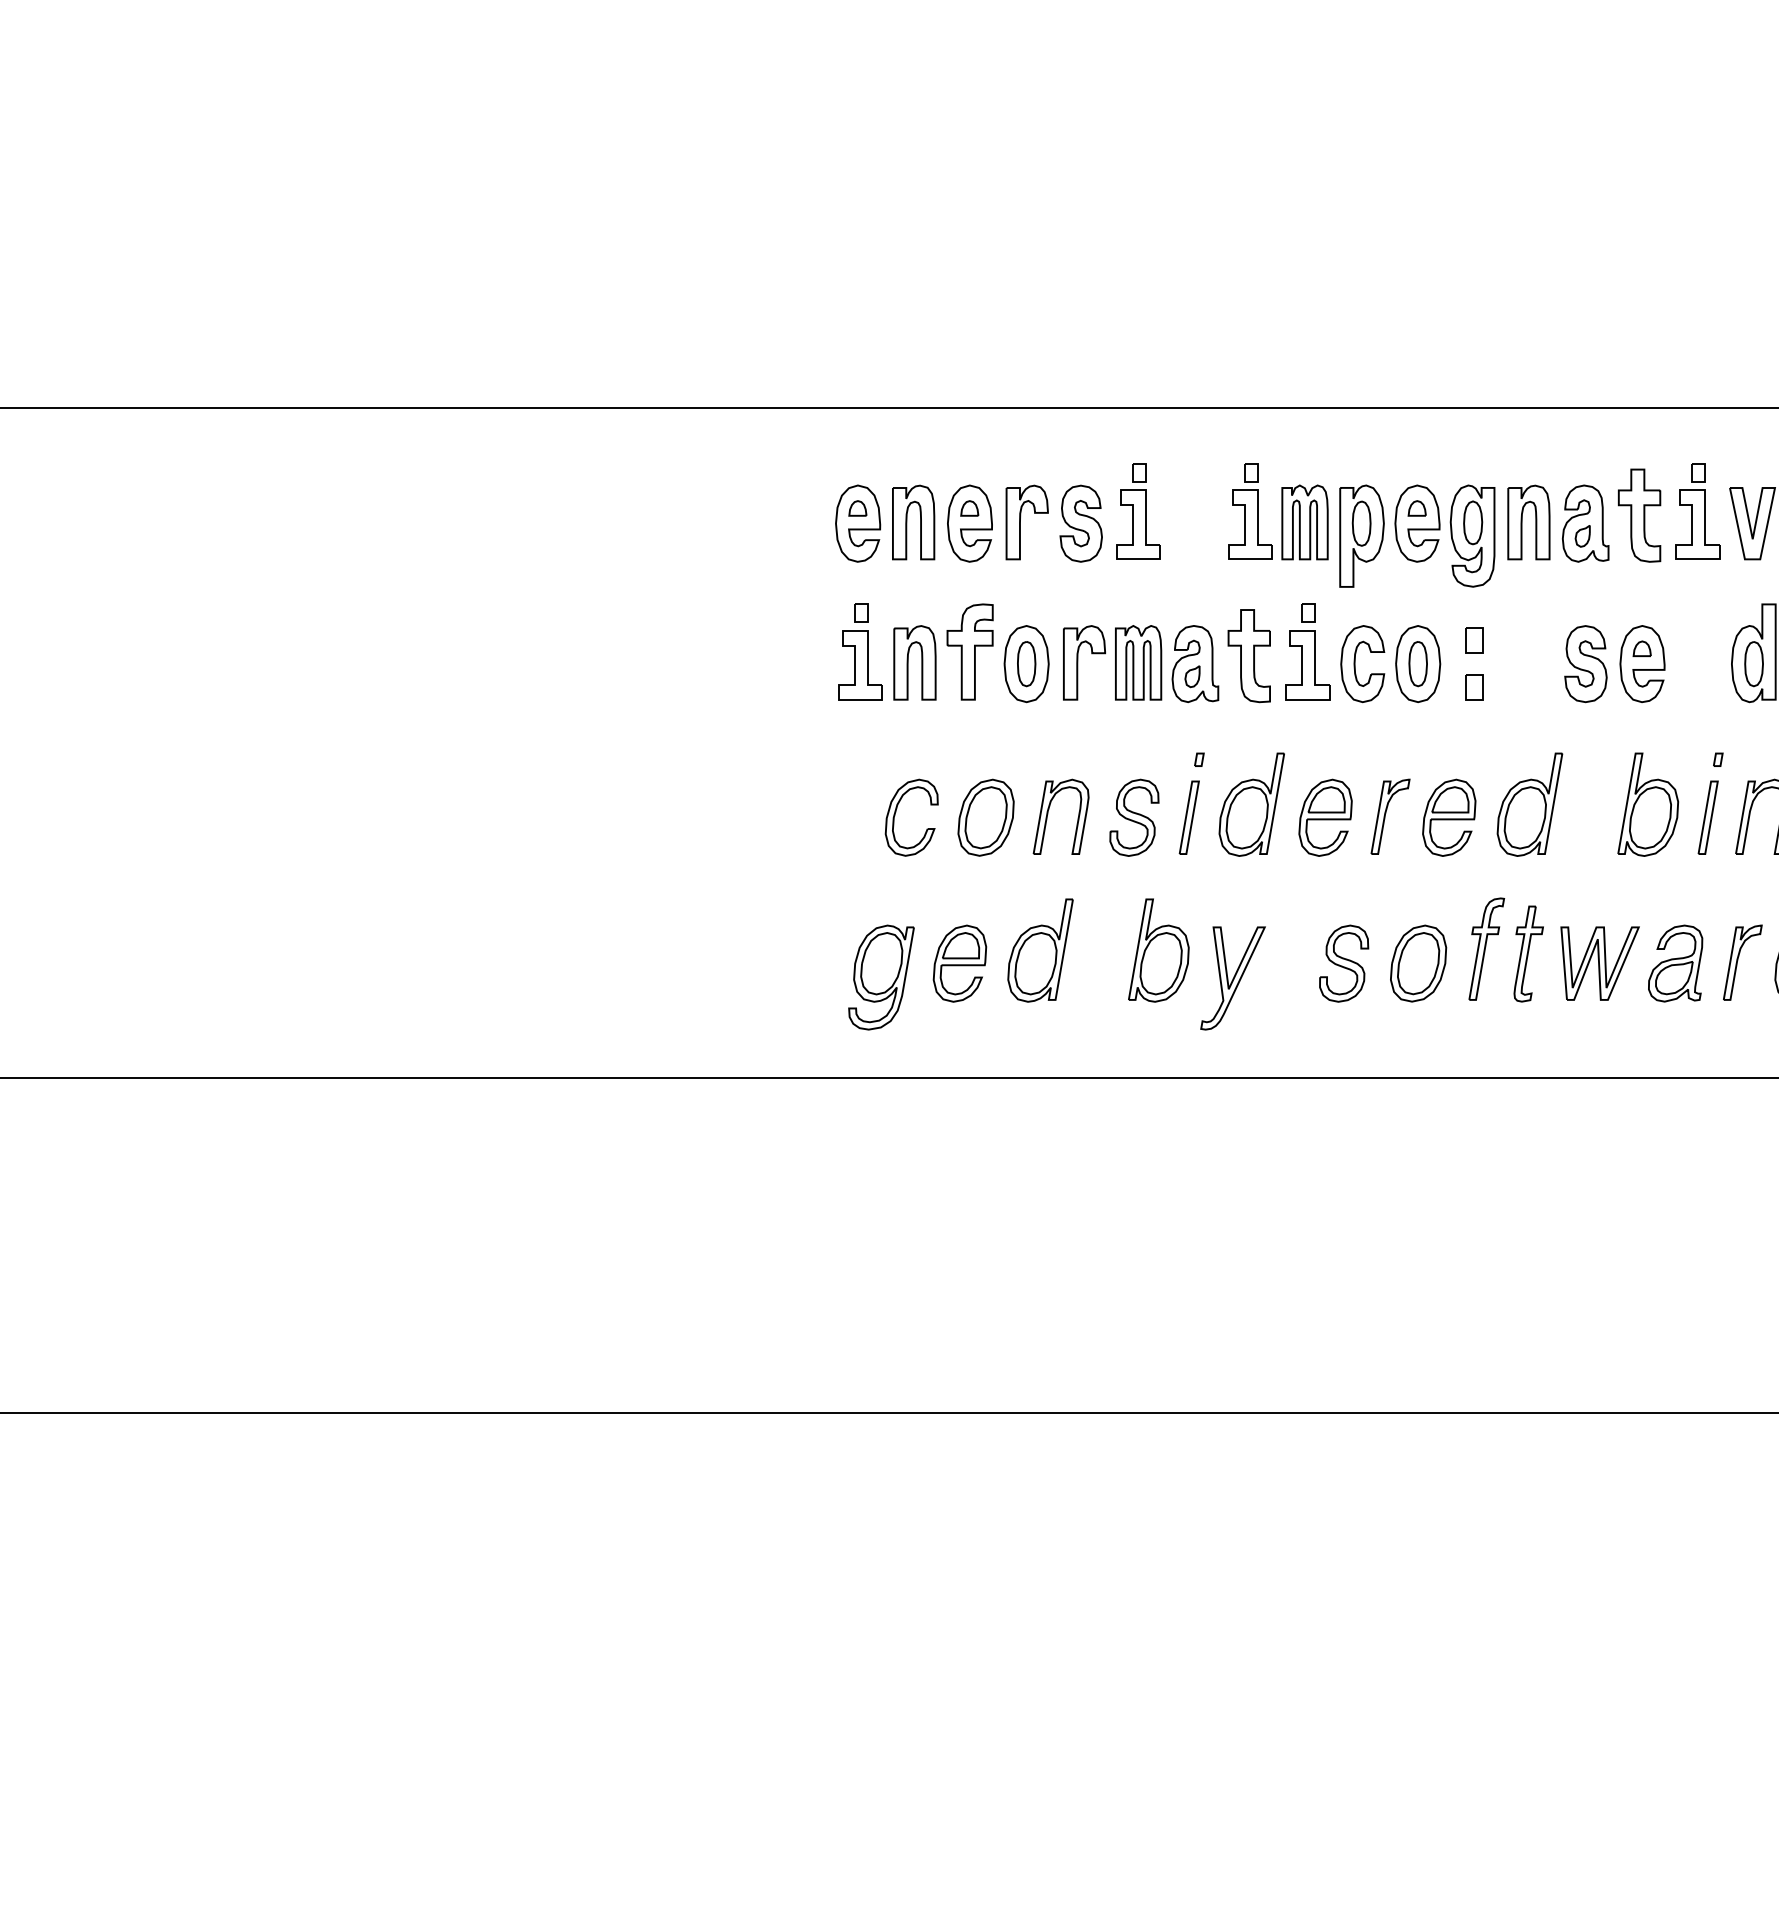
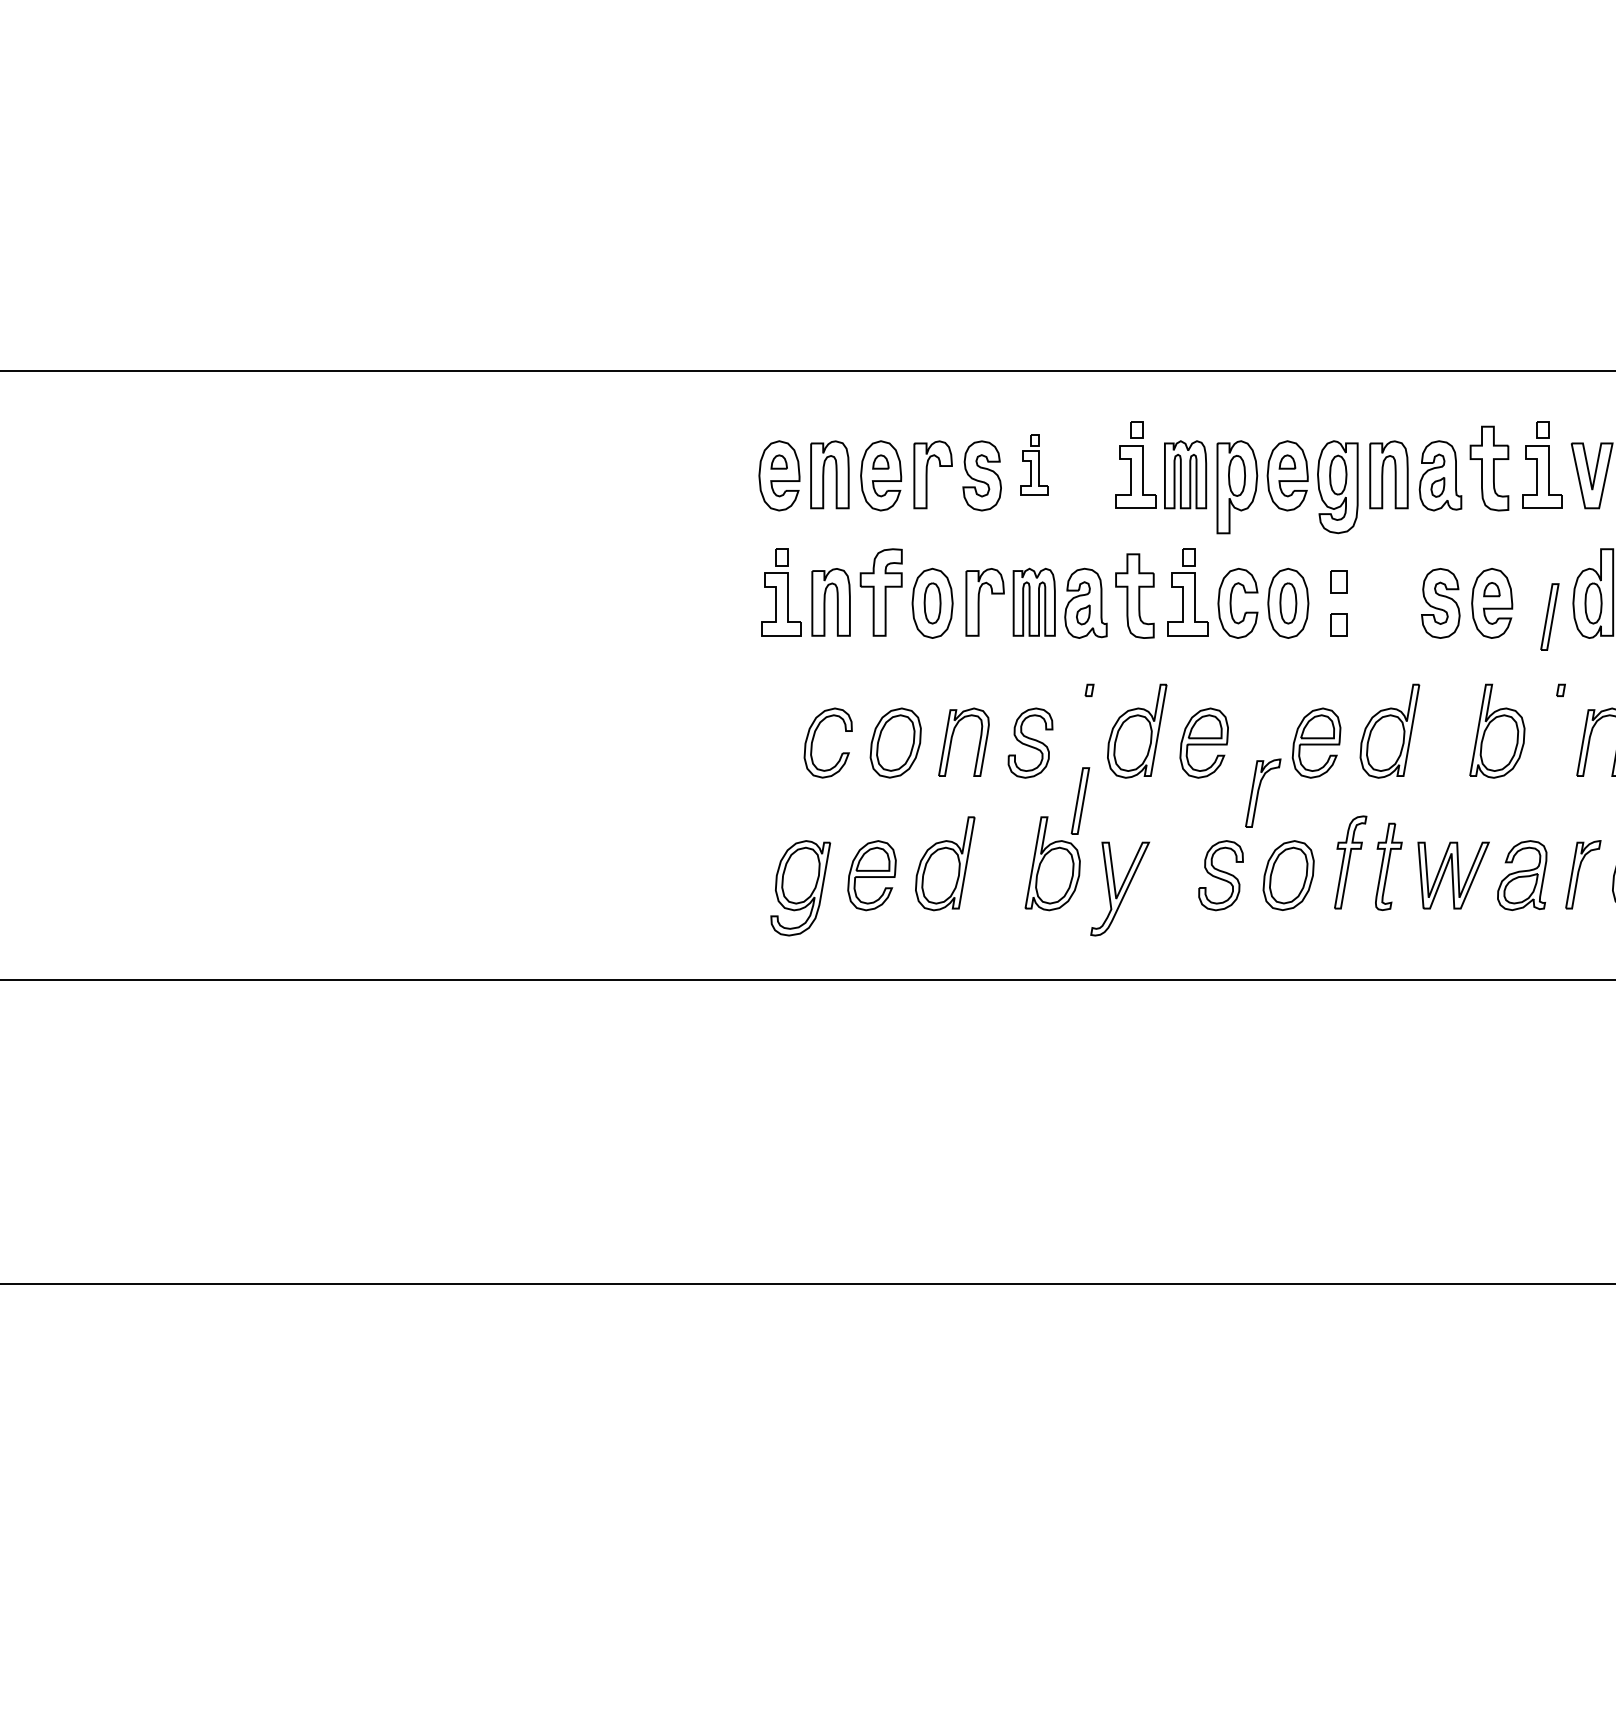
part: (1138, 511) -> (1034, 464), size x0.7
part: (1390, 816) -> (1263, 792), moved
part: (1189, 817) -> (1080, 800), moved
part: (1707, 817) -> (1549, 616), moved

